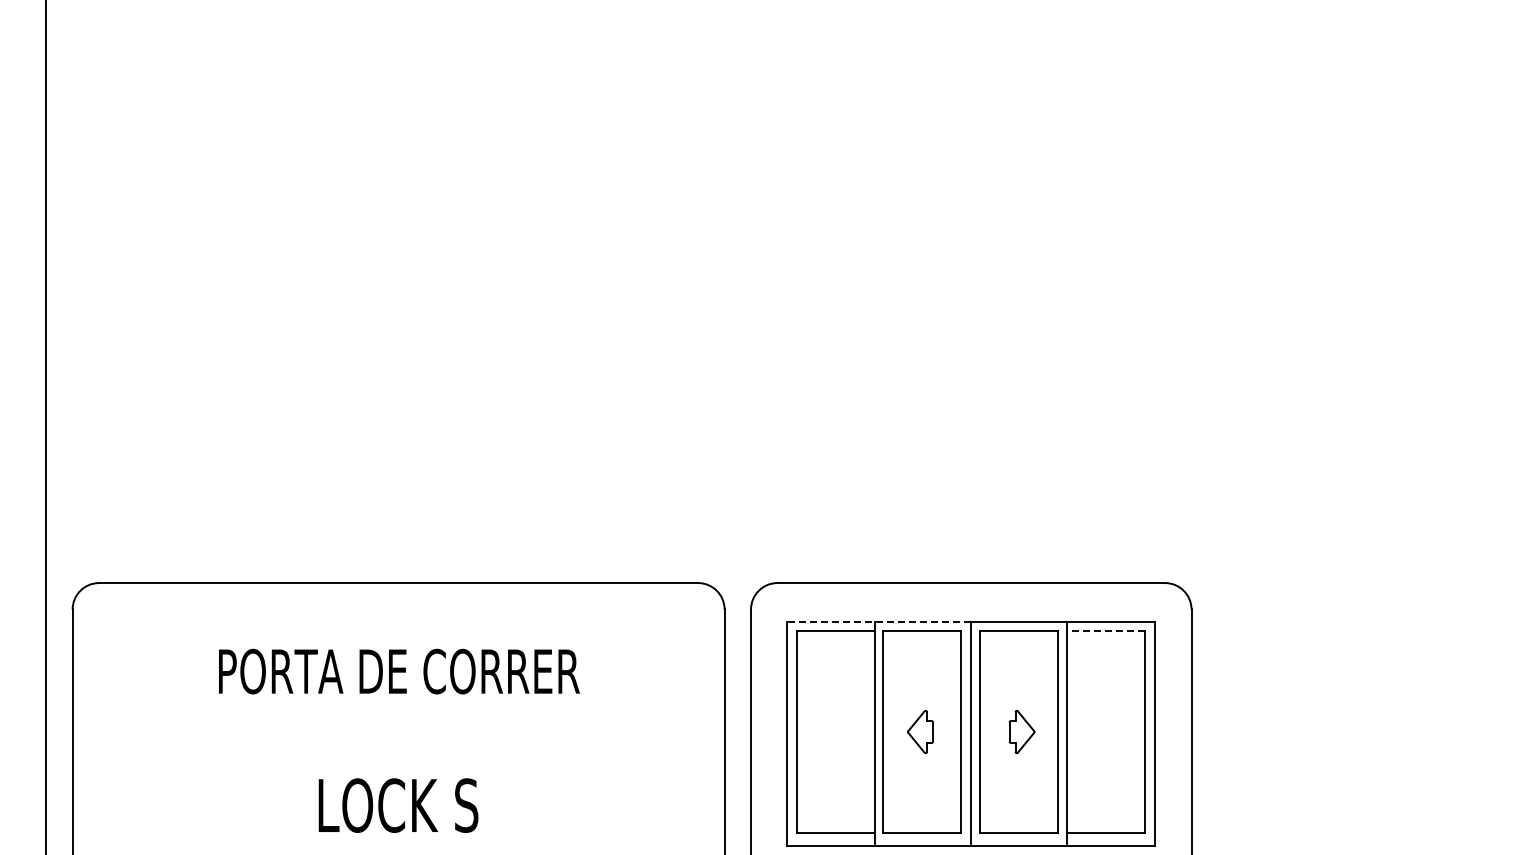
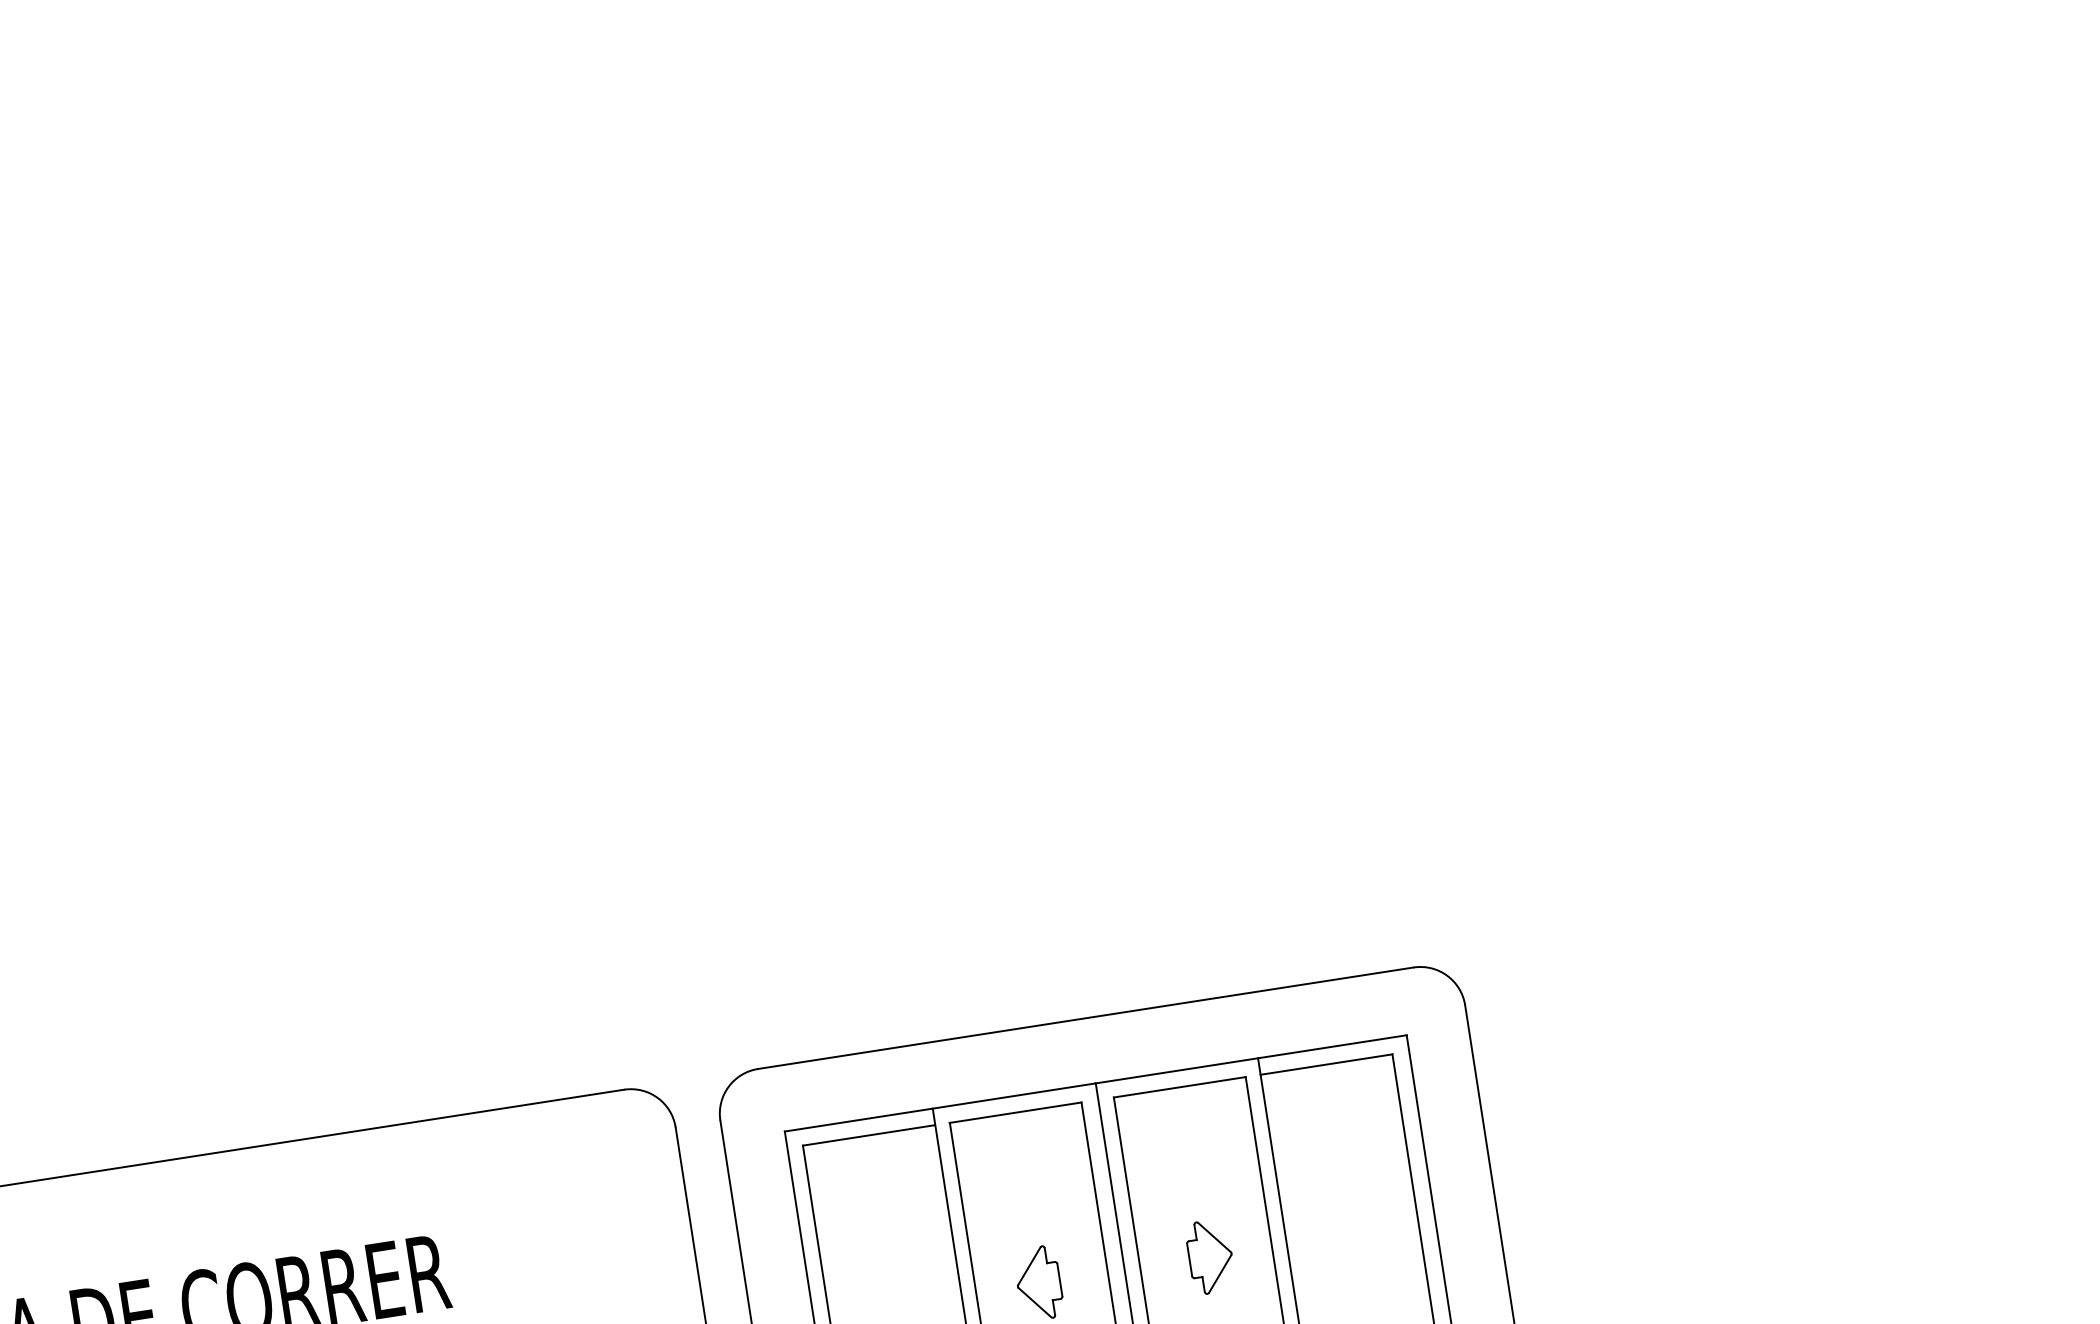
line: (879, 621) -> (940, 1107), dashed -> solid
line: (1106, 631) -> (1327, 1064), dashed -> solid

